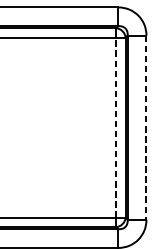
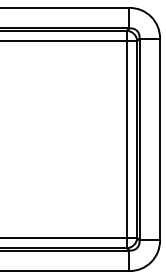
line: (115, 127) -> (126, 139), dashed -> solid
line: (146, 127) -> (160, 139), dashed -> solid

